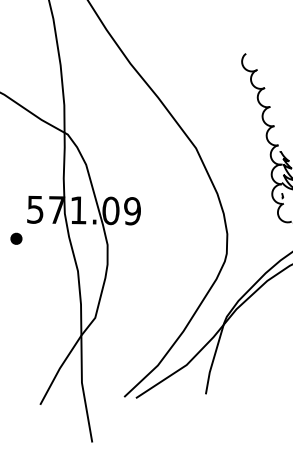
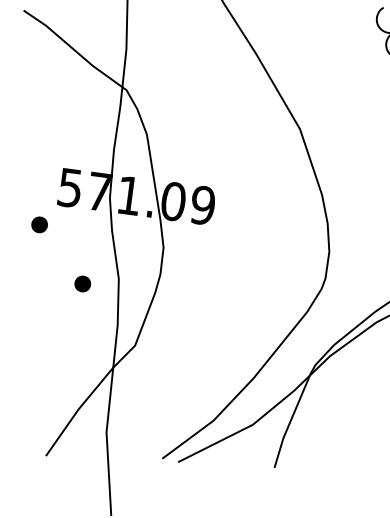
part: (52, 277) -> (82, 283), added

